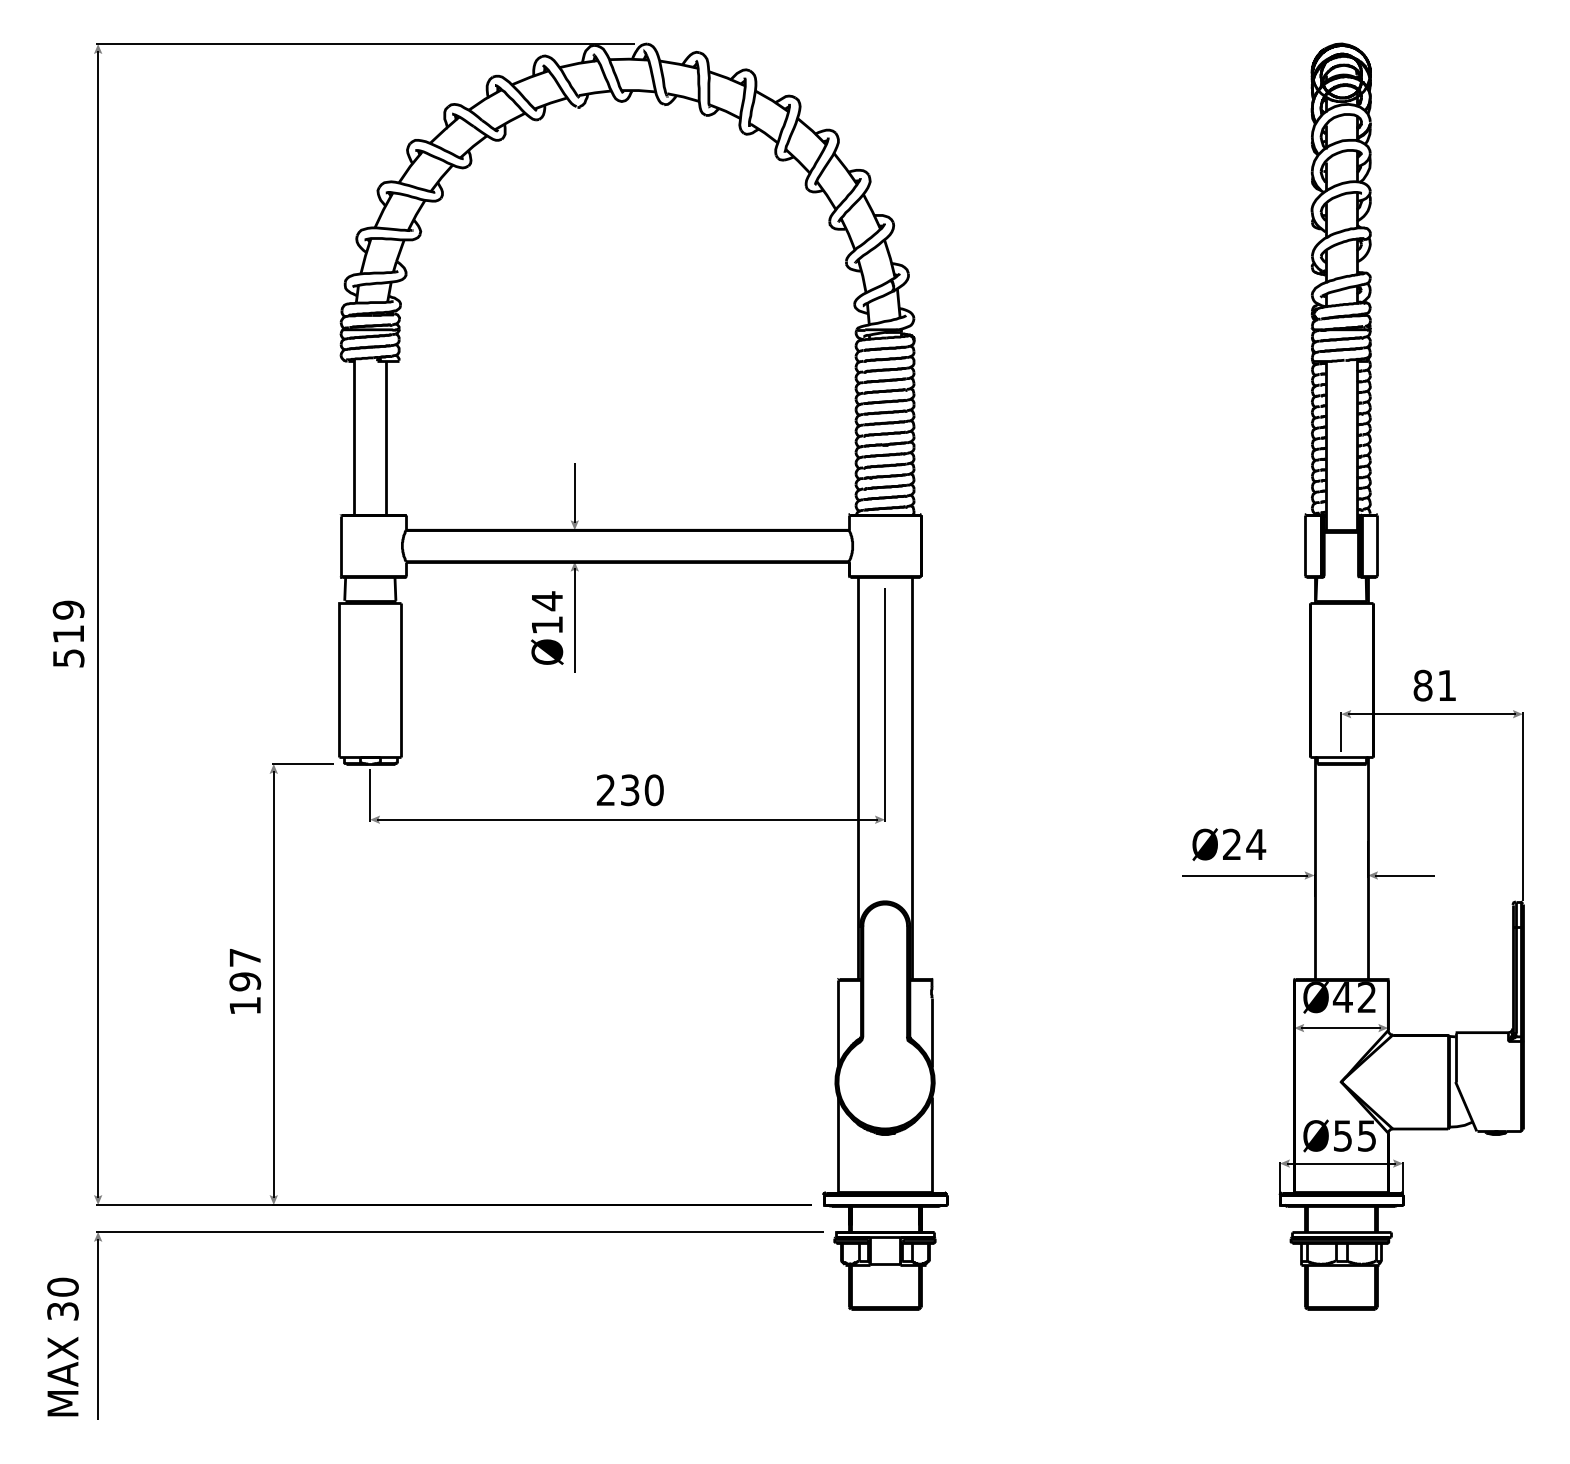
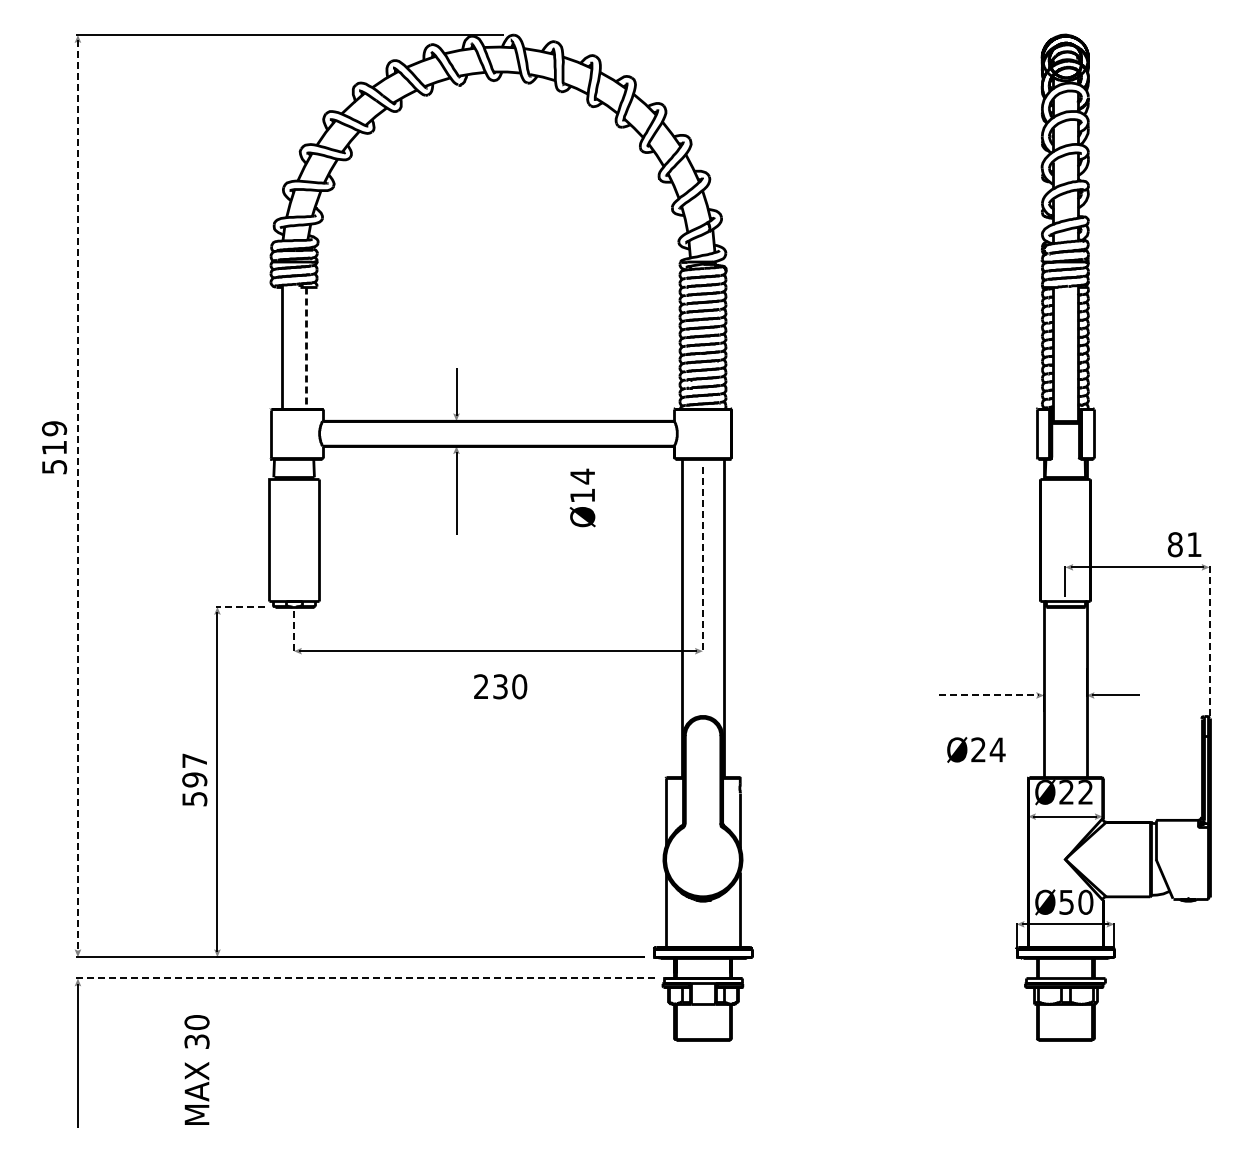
line: (385, 437) -> (306, 347), solid -> dashed
line: (97, 624) -> (77, 496), solid -> dashed
text: (547, 627) -> (582, 497), moved
text: (68, 633) -> (54, 447), moved
text: (1434, 685) -> (1184, 544), moved
line: (884, 705) -> (702, 560), solid -> dashed
line: (302, 763) -> (240, 606), solid -> dashed
text: (630, 789) -> (500, 686), moved
line: (369, 794) -> (293, 631), solid -> dashed
line: (1522, 806) -> (1209, 640), solid -> dashed
text: (1229, 844) -> (976, 749), moved
line: (1244, 875) -> (988, 695), solid -> dashed
text: (1342, 997) -> (1066, 792), Ø42 -> Ø22
text: (244, 1006) -> (194, 799), 197 -> 597
text: (1366, 1134) -> (1085, 901), Ø55 -> Ø50
line: (458, 1231) -> (364, 978), solid -> dashed
text: (62, 1346) -> (196, 1069), moved

